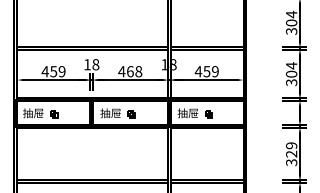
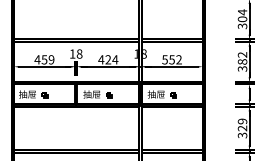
text: (291, 68) -> (242, 57), 304 -> 382
text: (134, 71) -> (111, 59), 468 -> 424
text: (206, 71) -> (171, 59), 459 -> 552

